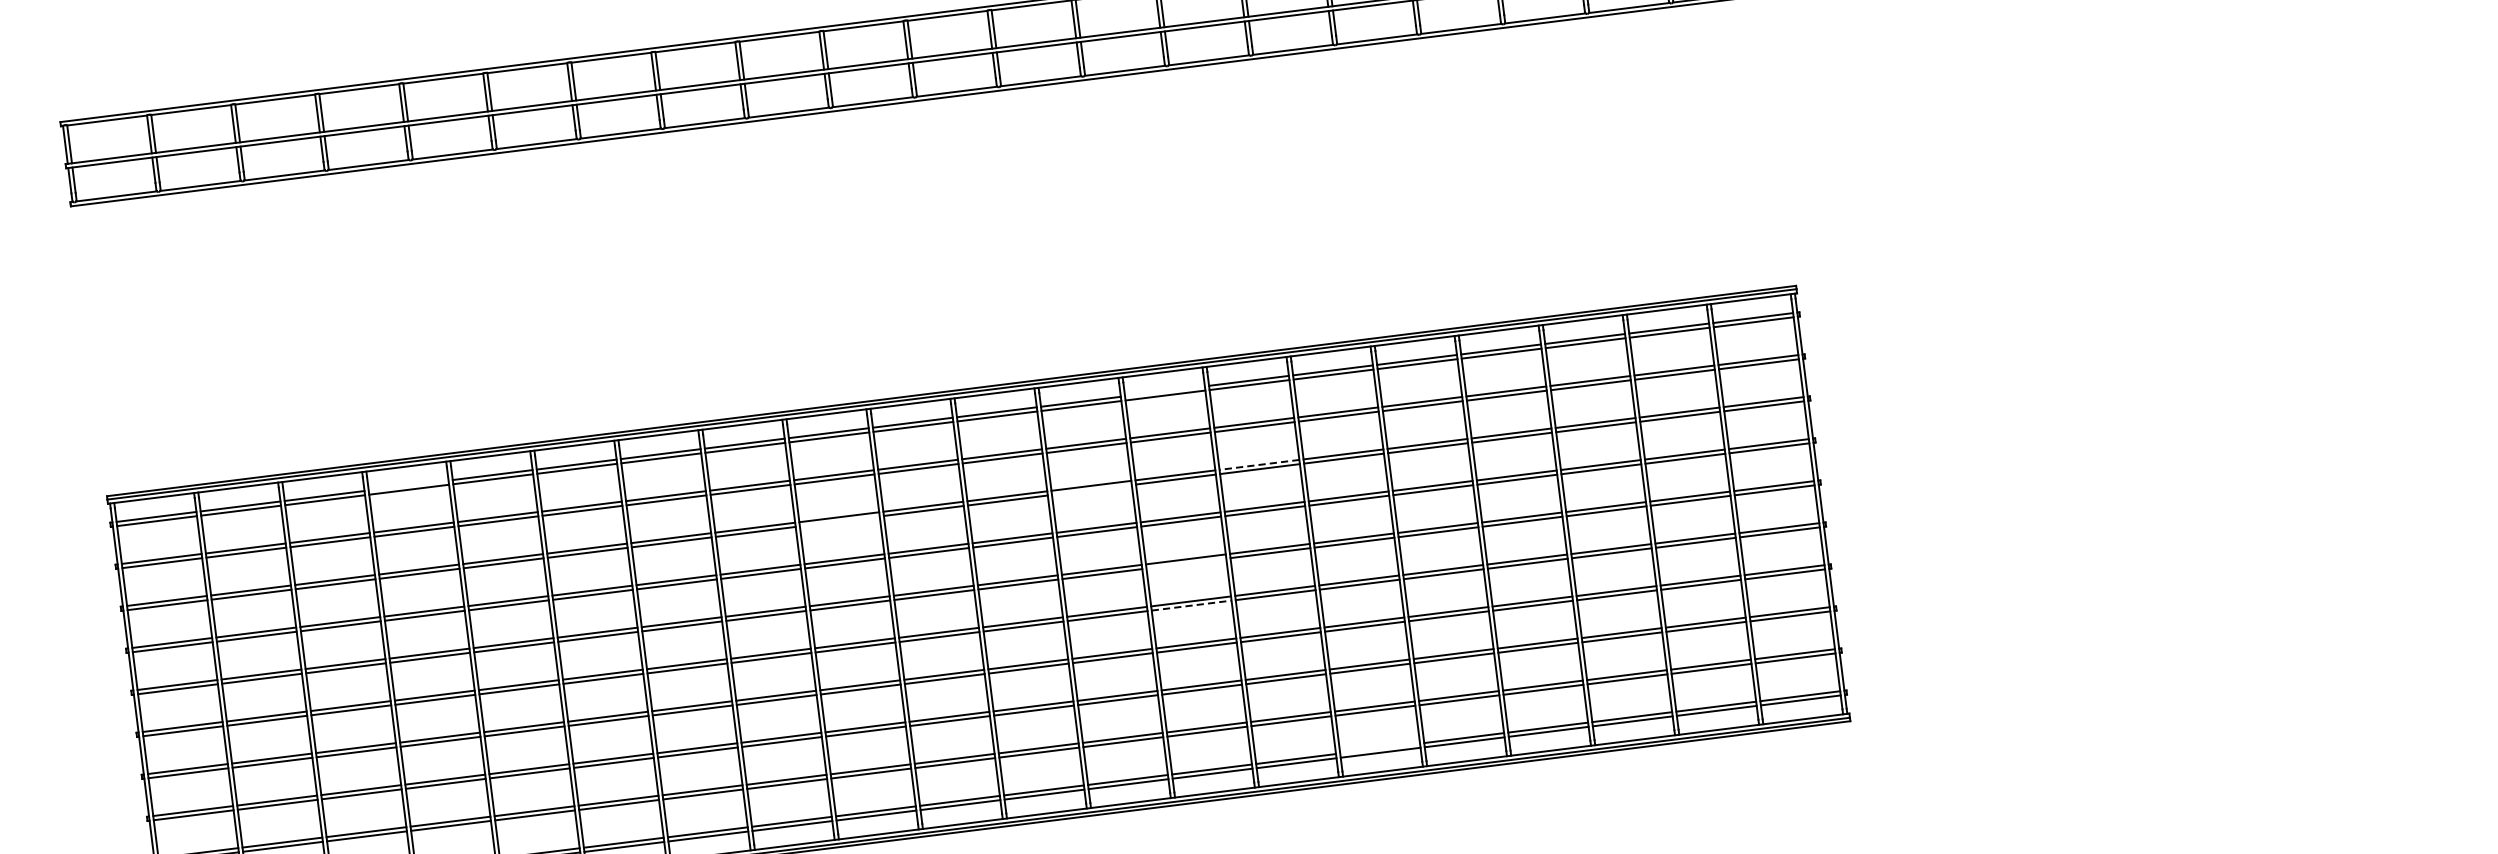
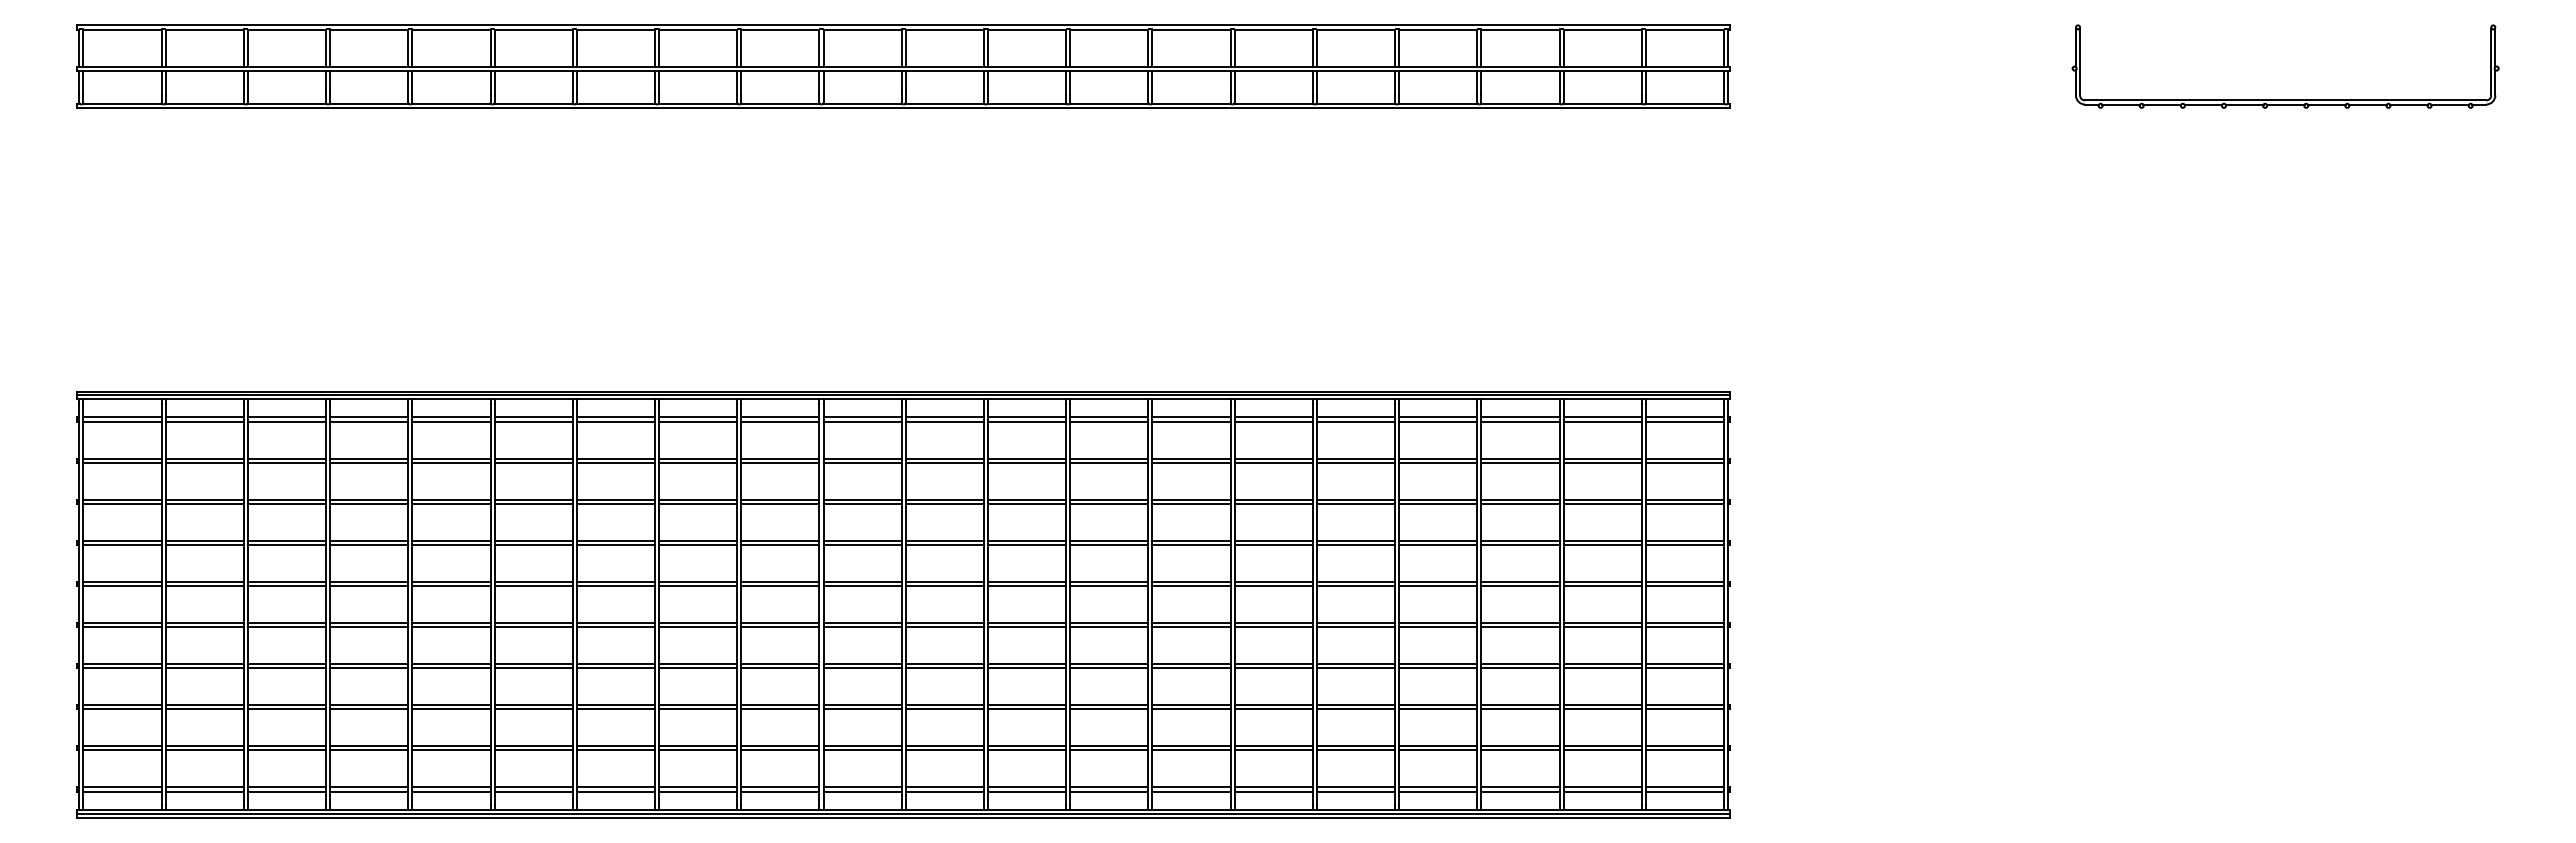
line: (1165, 391) -> (1109, 417), added
line: (1259, 464) -> (1191, 499), dashed -> solid
line: (408, 485) -> (369, 417), added
line: (1092, 489) -> (1027, 503), added
line: (839, 521) -> (780, 503), added
line: (1186, 563) -> (1109, 585), added
line: (1191, 605) -> (1109, 627), dashed -> solid
line: (1379, 748) -> (1273, 787), added

